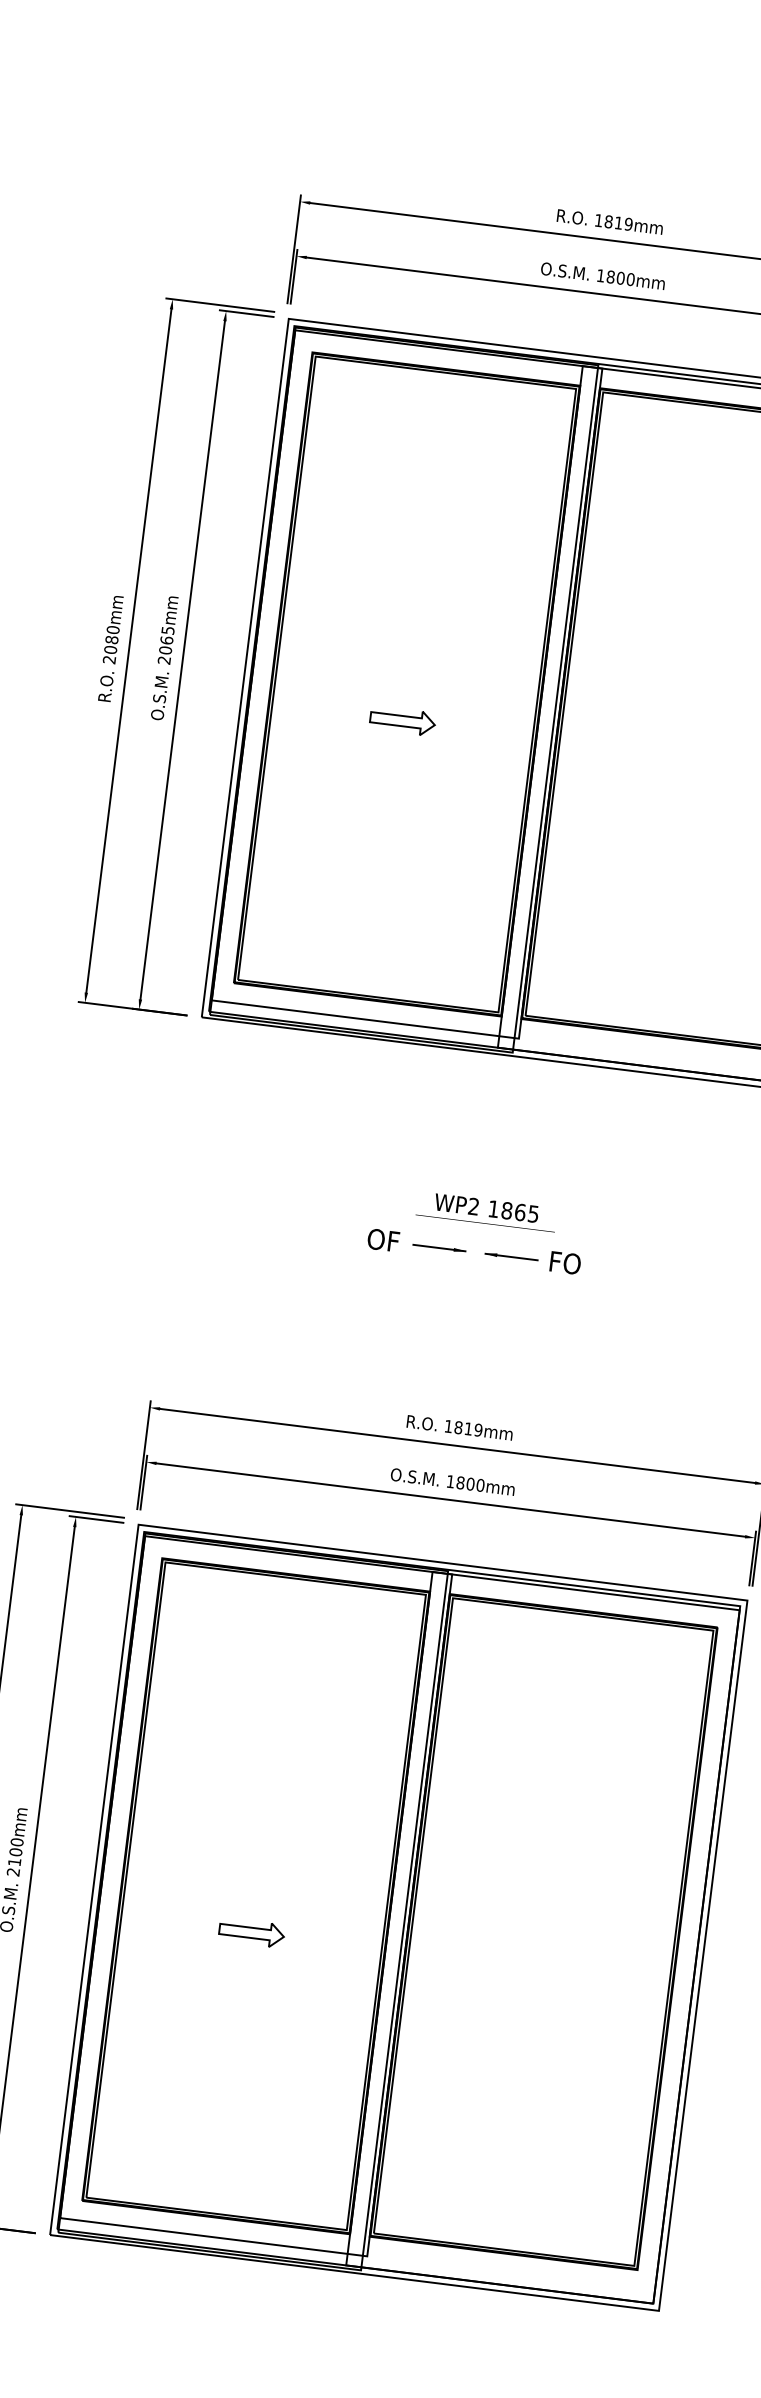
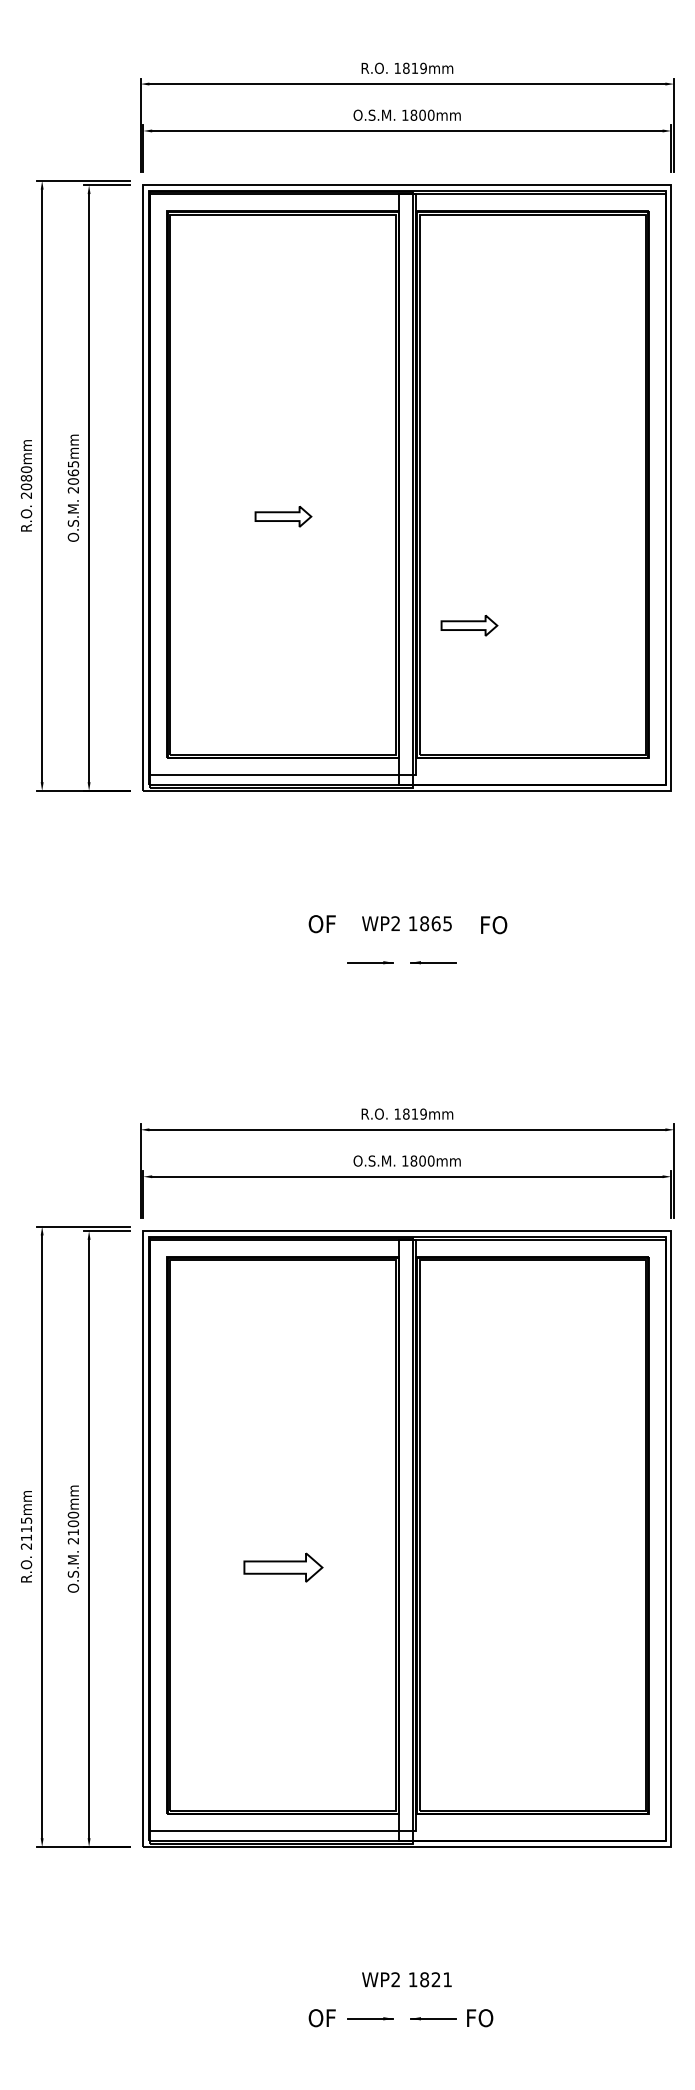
part: (601, 873) -> (469, 625), added
text: (382, 1240) -> (321, 924), moved
text: (565, 1263) -> (494, 925), moved
part: (251, 1932) -> (283, 1567), size x1.4

